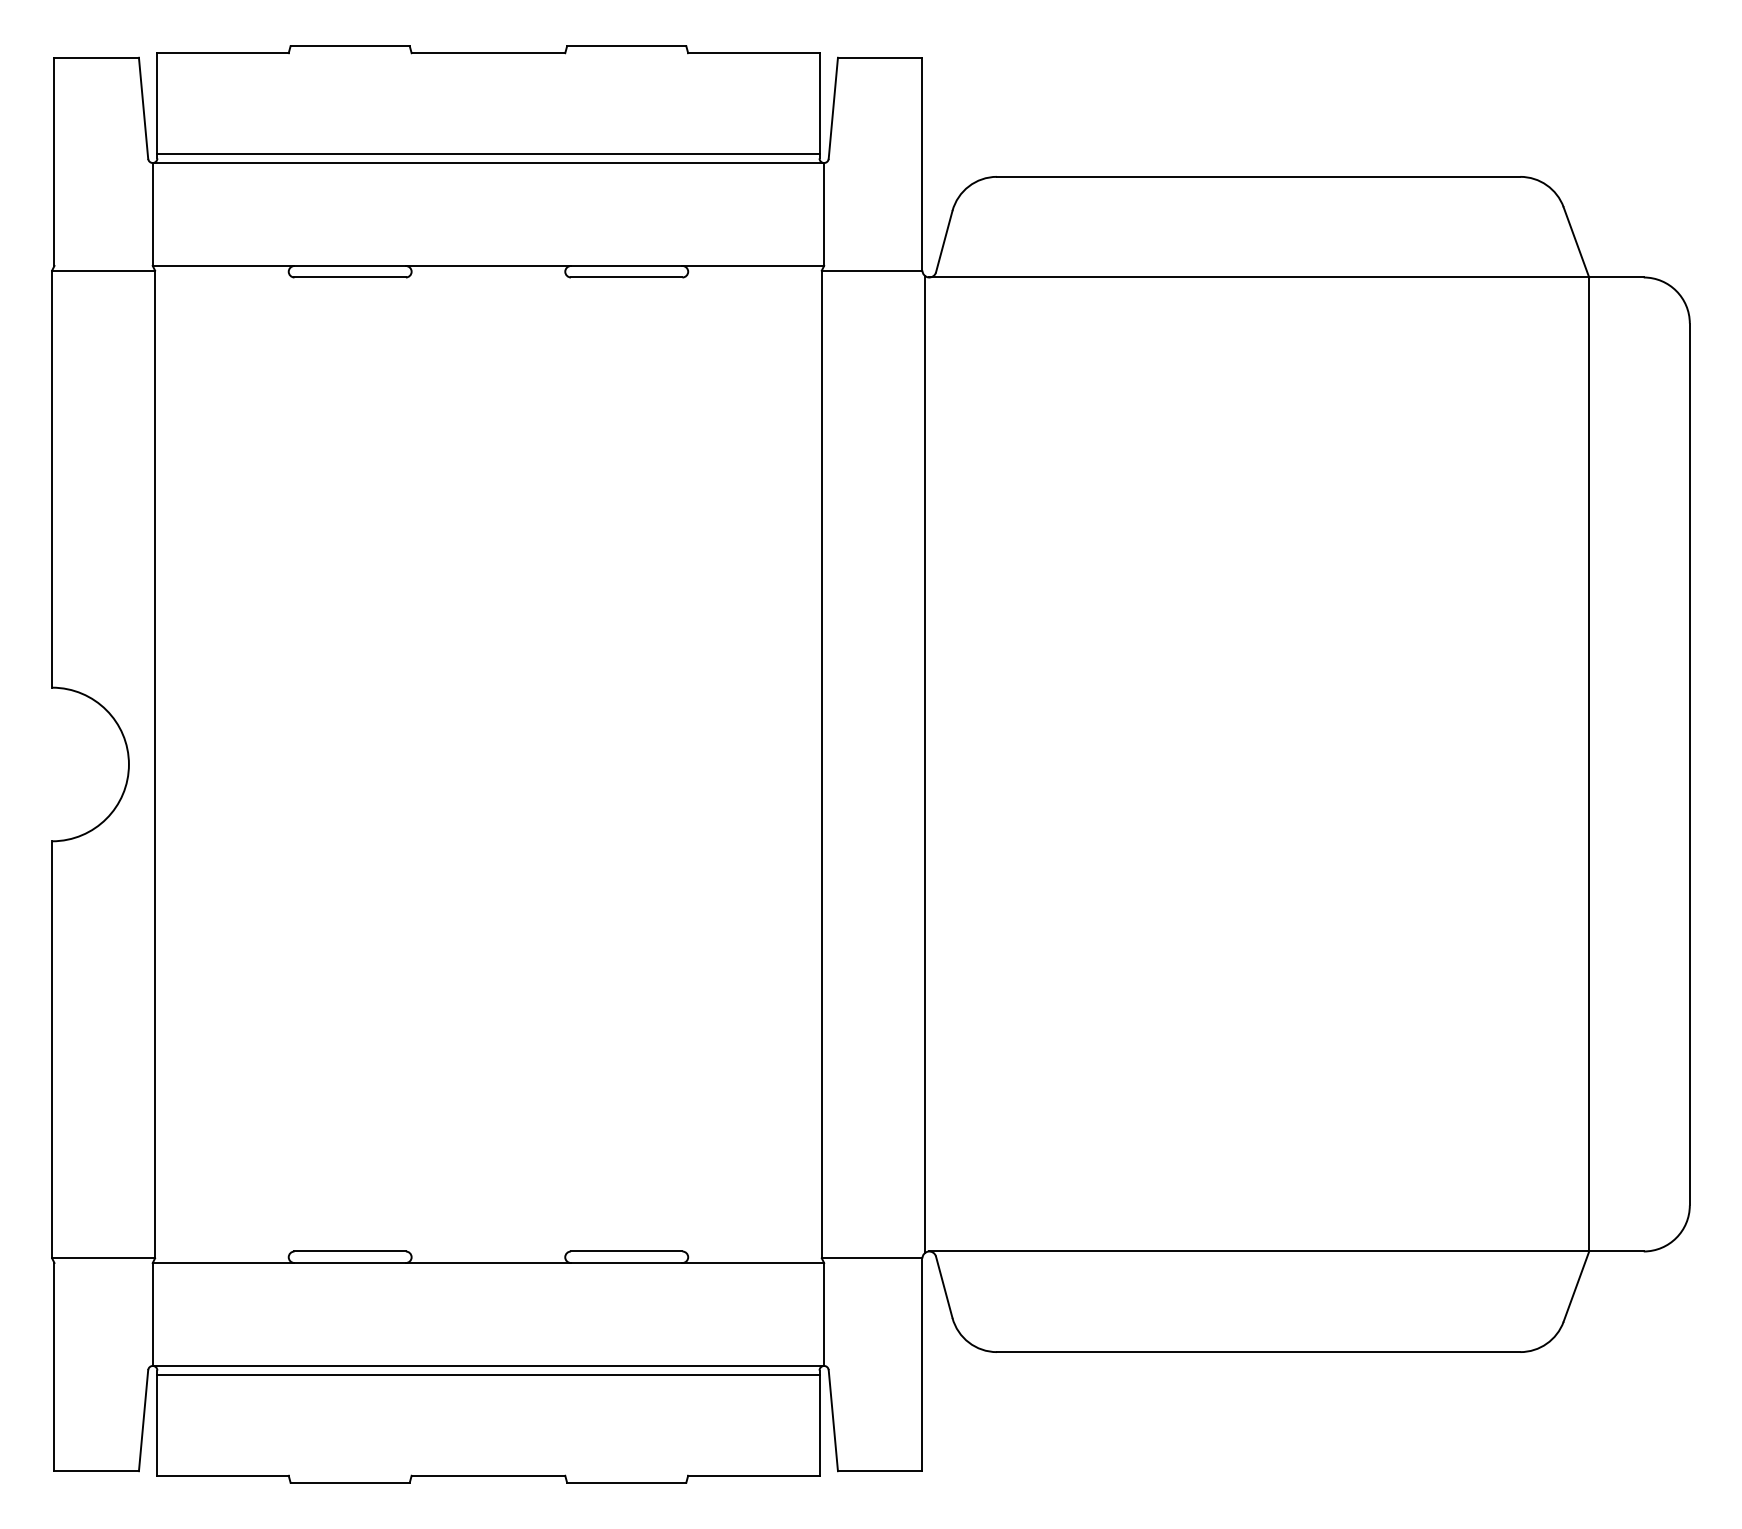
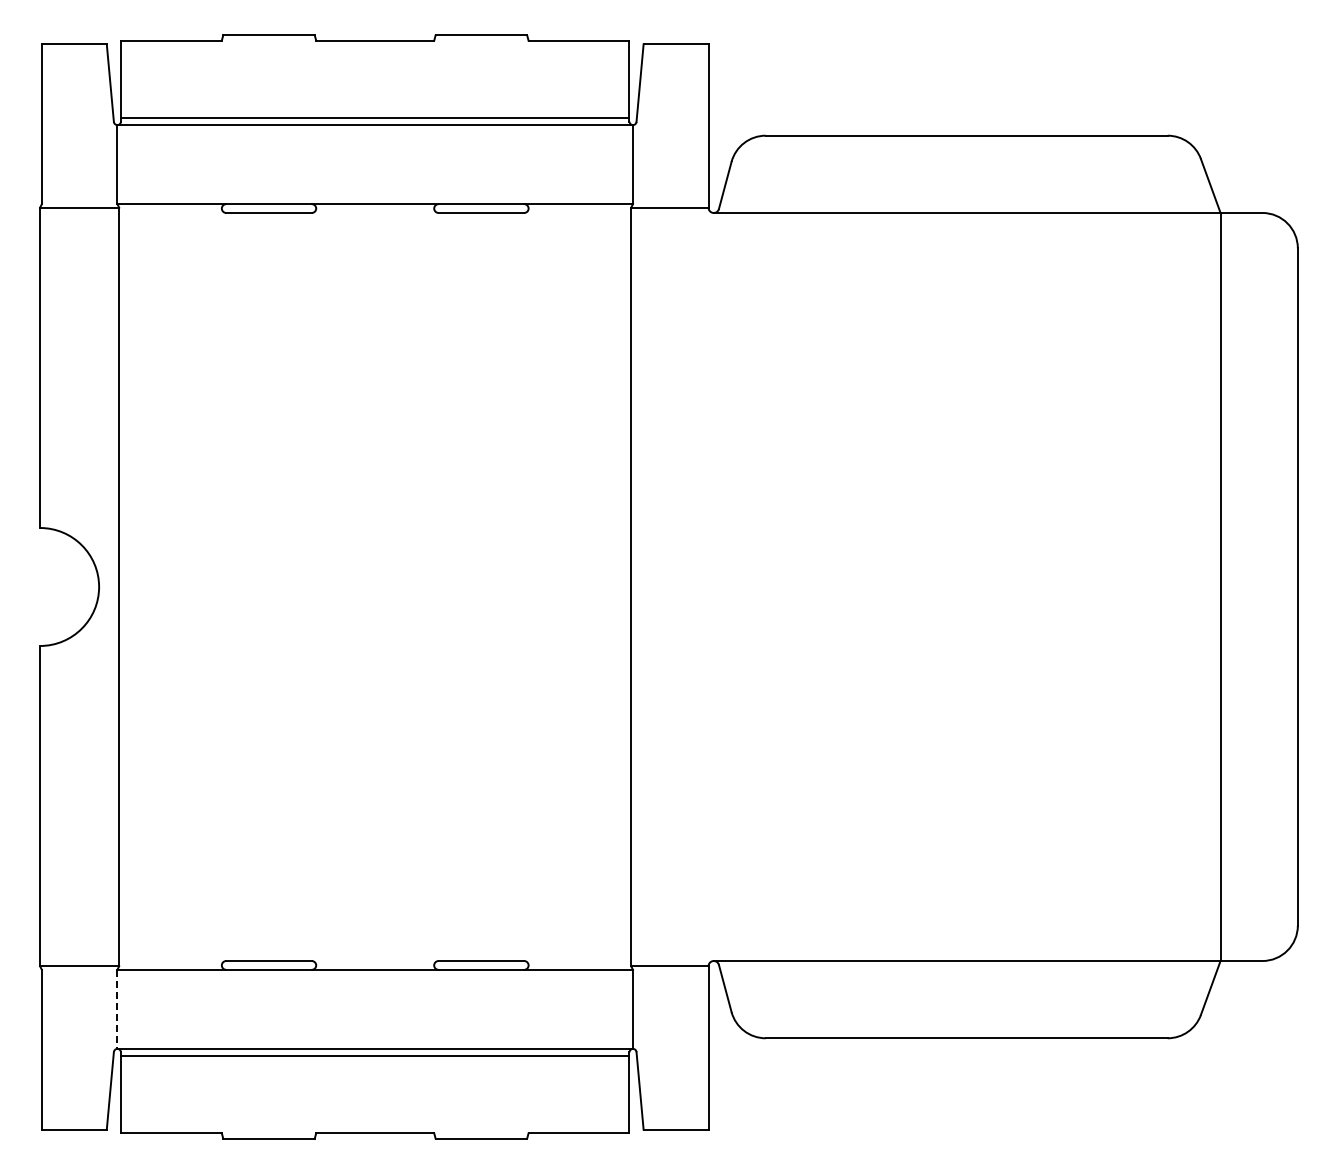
line: (925, 763) -> (710, 586), removed
line: (152, 1314) -> (117, 1009), solid -> dashed

